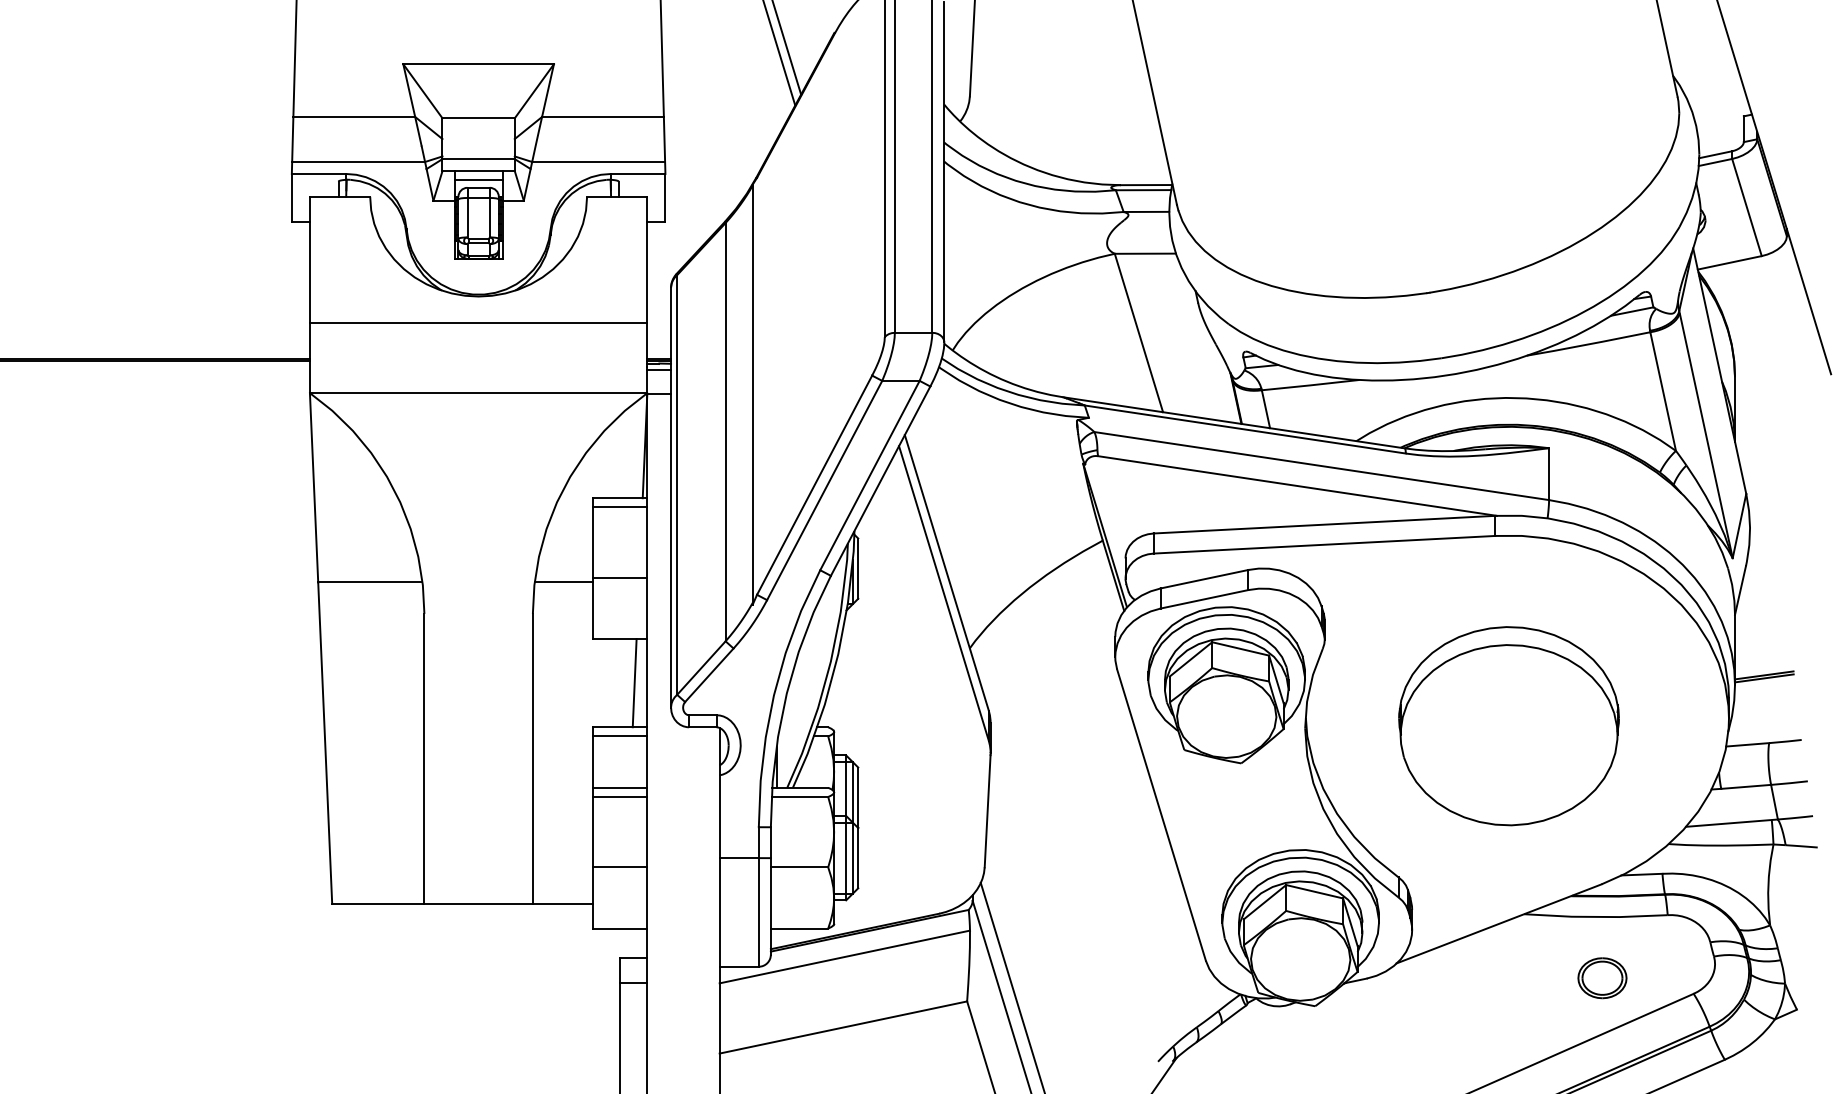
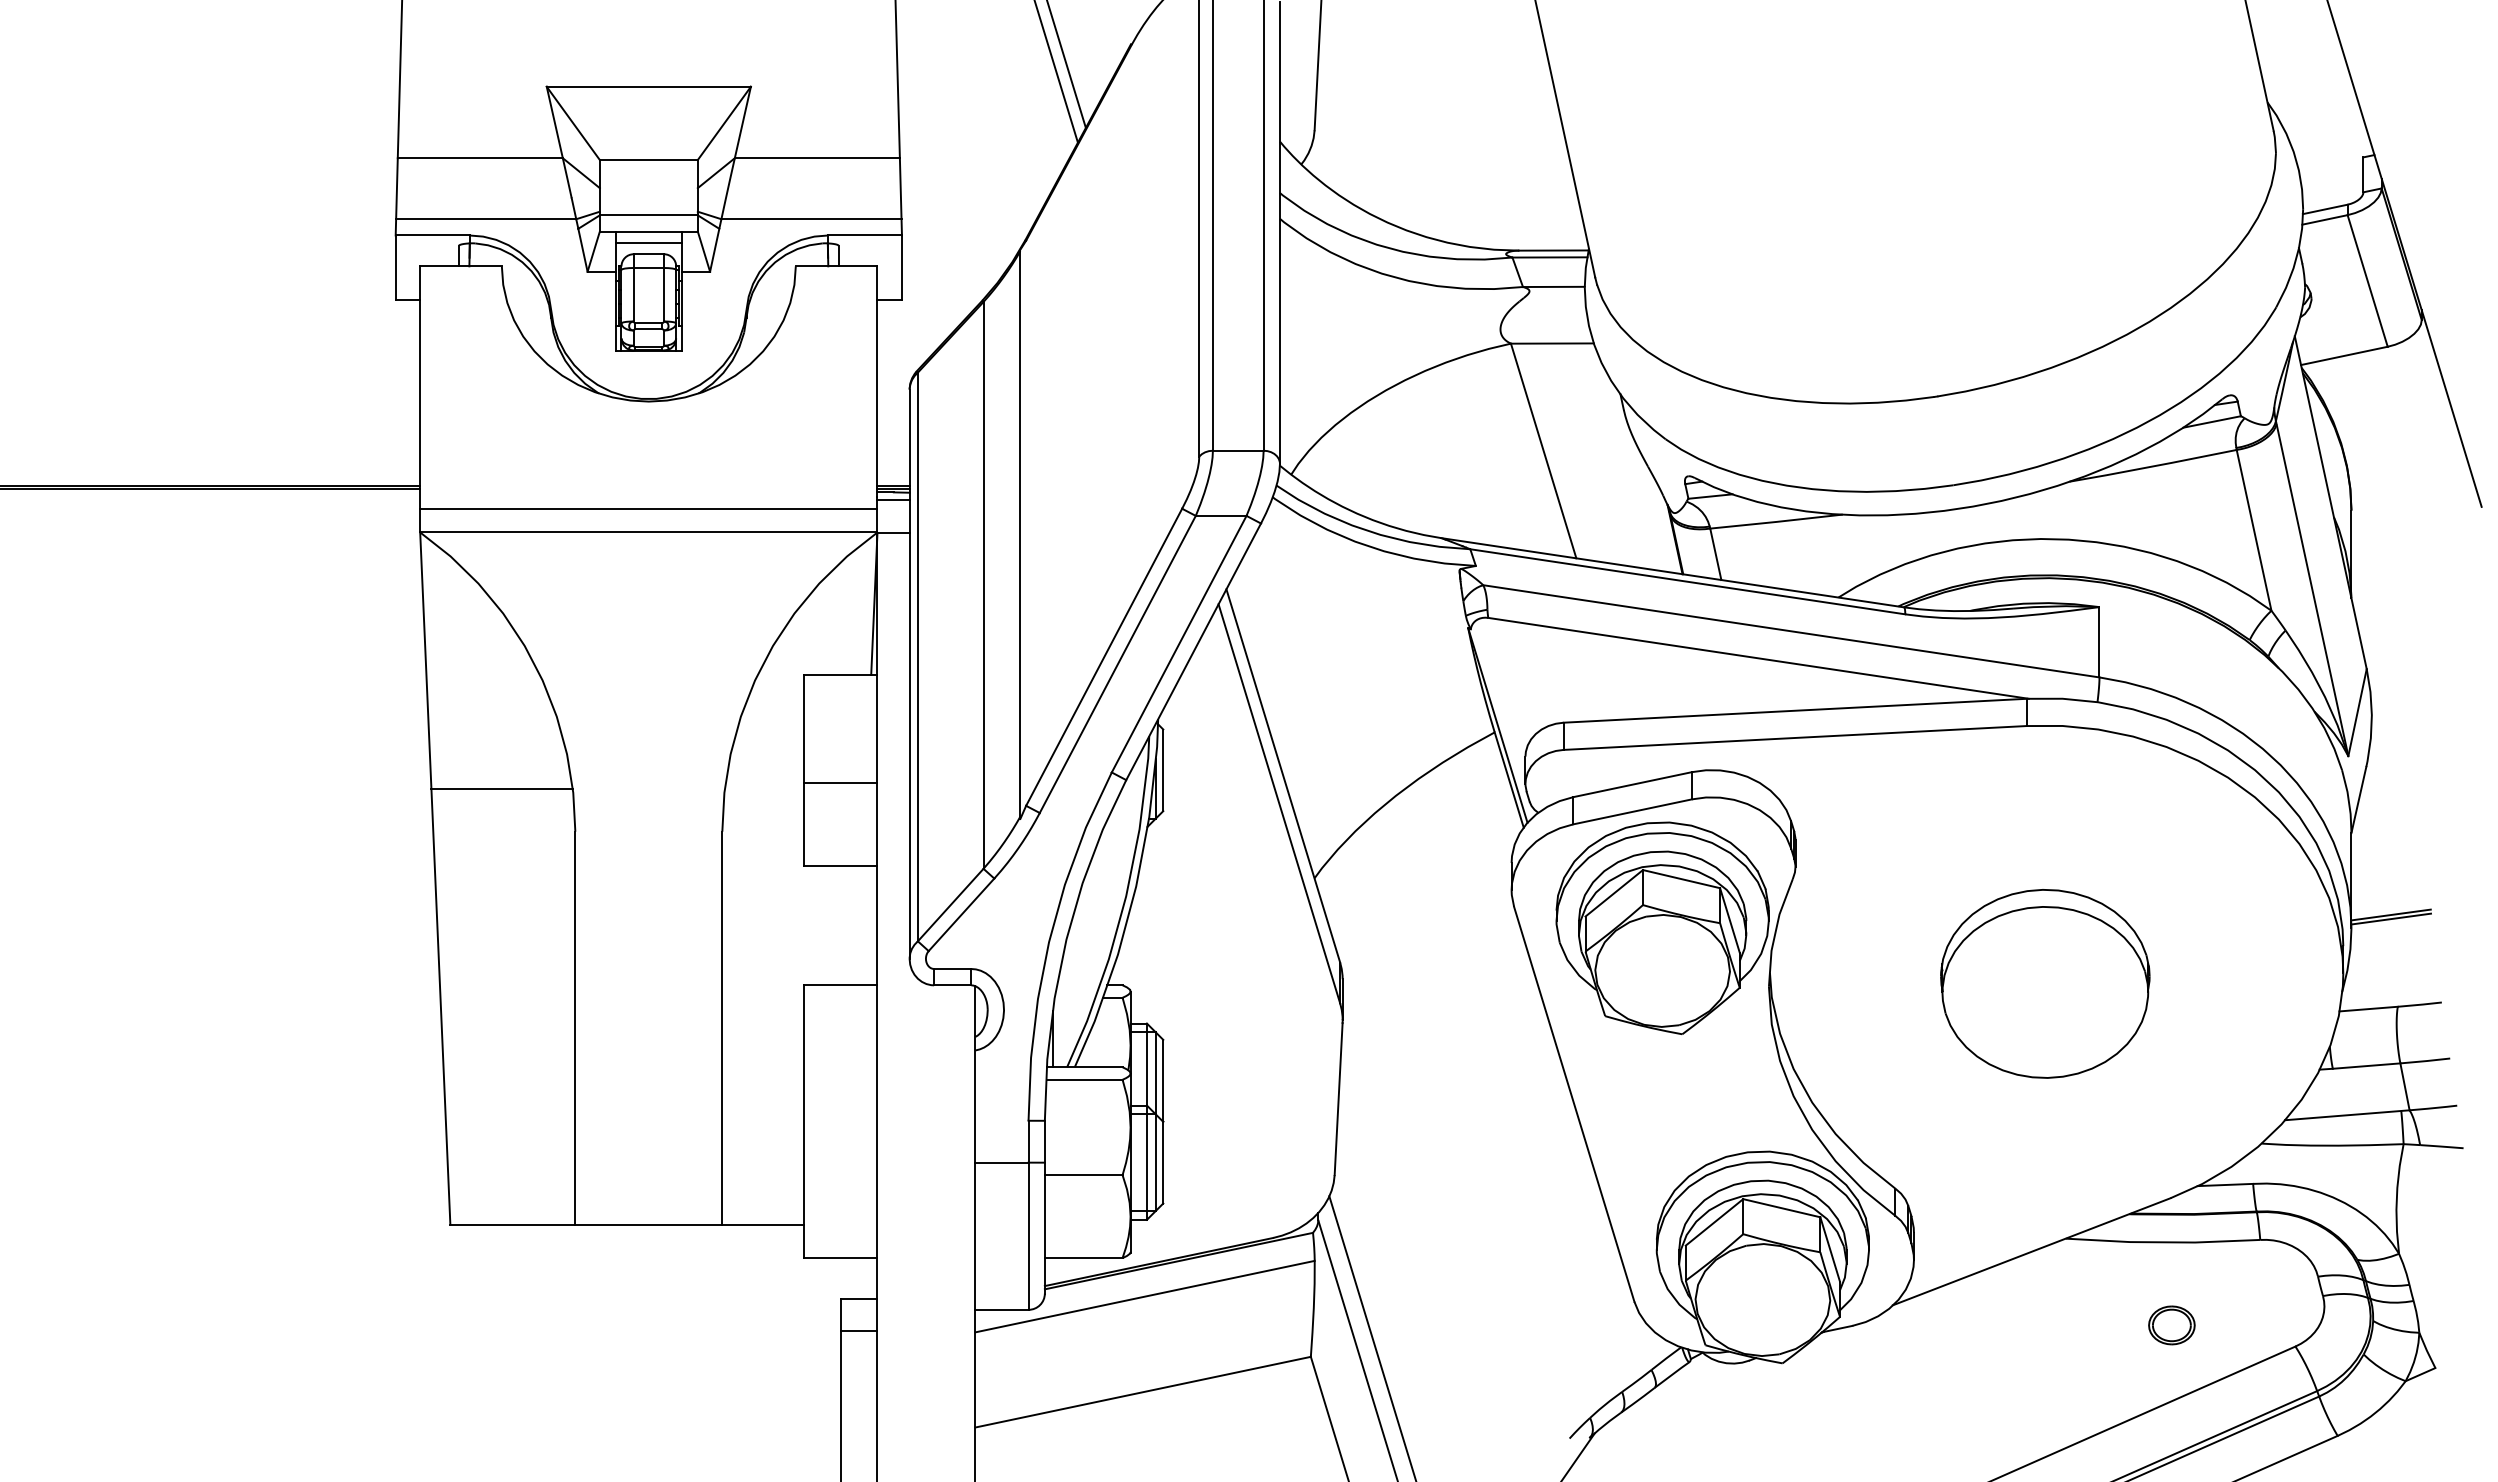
line: (478, 322) -> (648, 508), moved
line: (620, 507) -> (840, 687), removed
line: (563, 582) -> (764, 789), removed
line: (634, 683) -> (859, 925), removed
part: (1509, 725) -> (2045, 983), size x0.7
line: (620, 736) -> (840, 997), removed
line: (620, 787) -> (840, 1067), removed
line: (620, 796) -> (840, 1079), removed
line: (620, 867) -> (840, 1175), removed
part: (1602, 978) -> (2171, 1325), size x0.7

